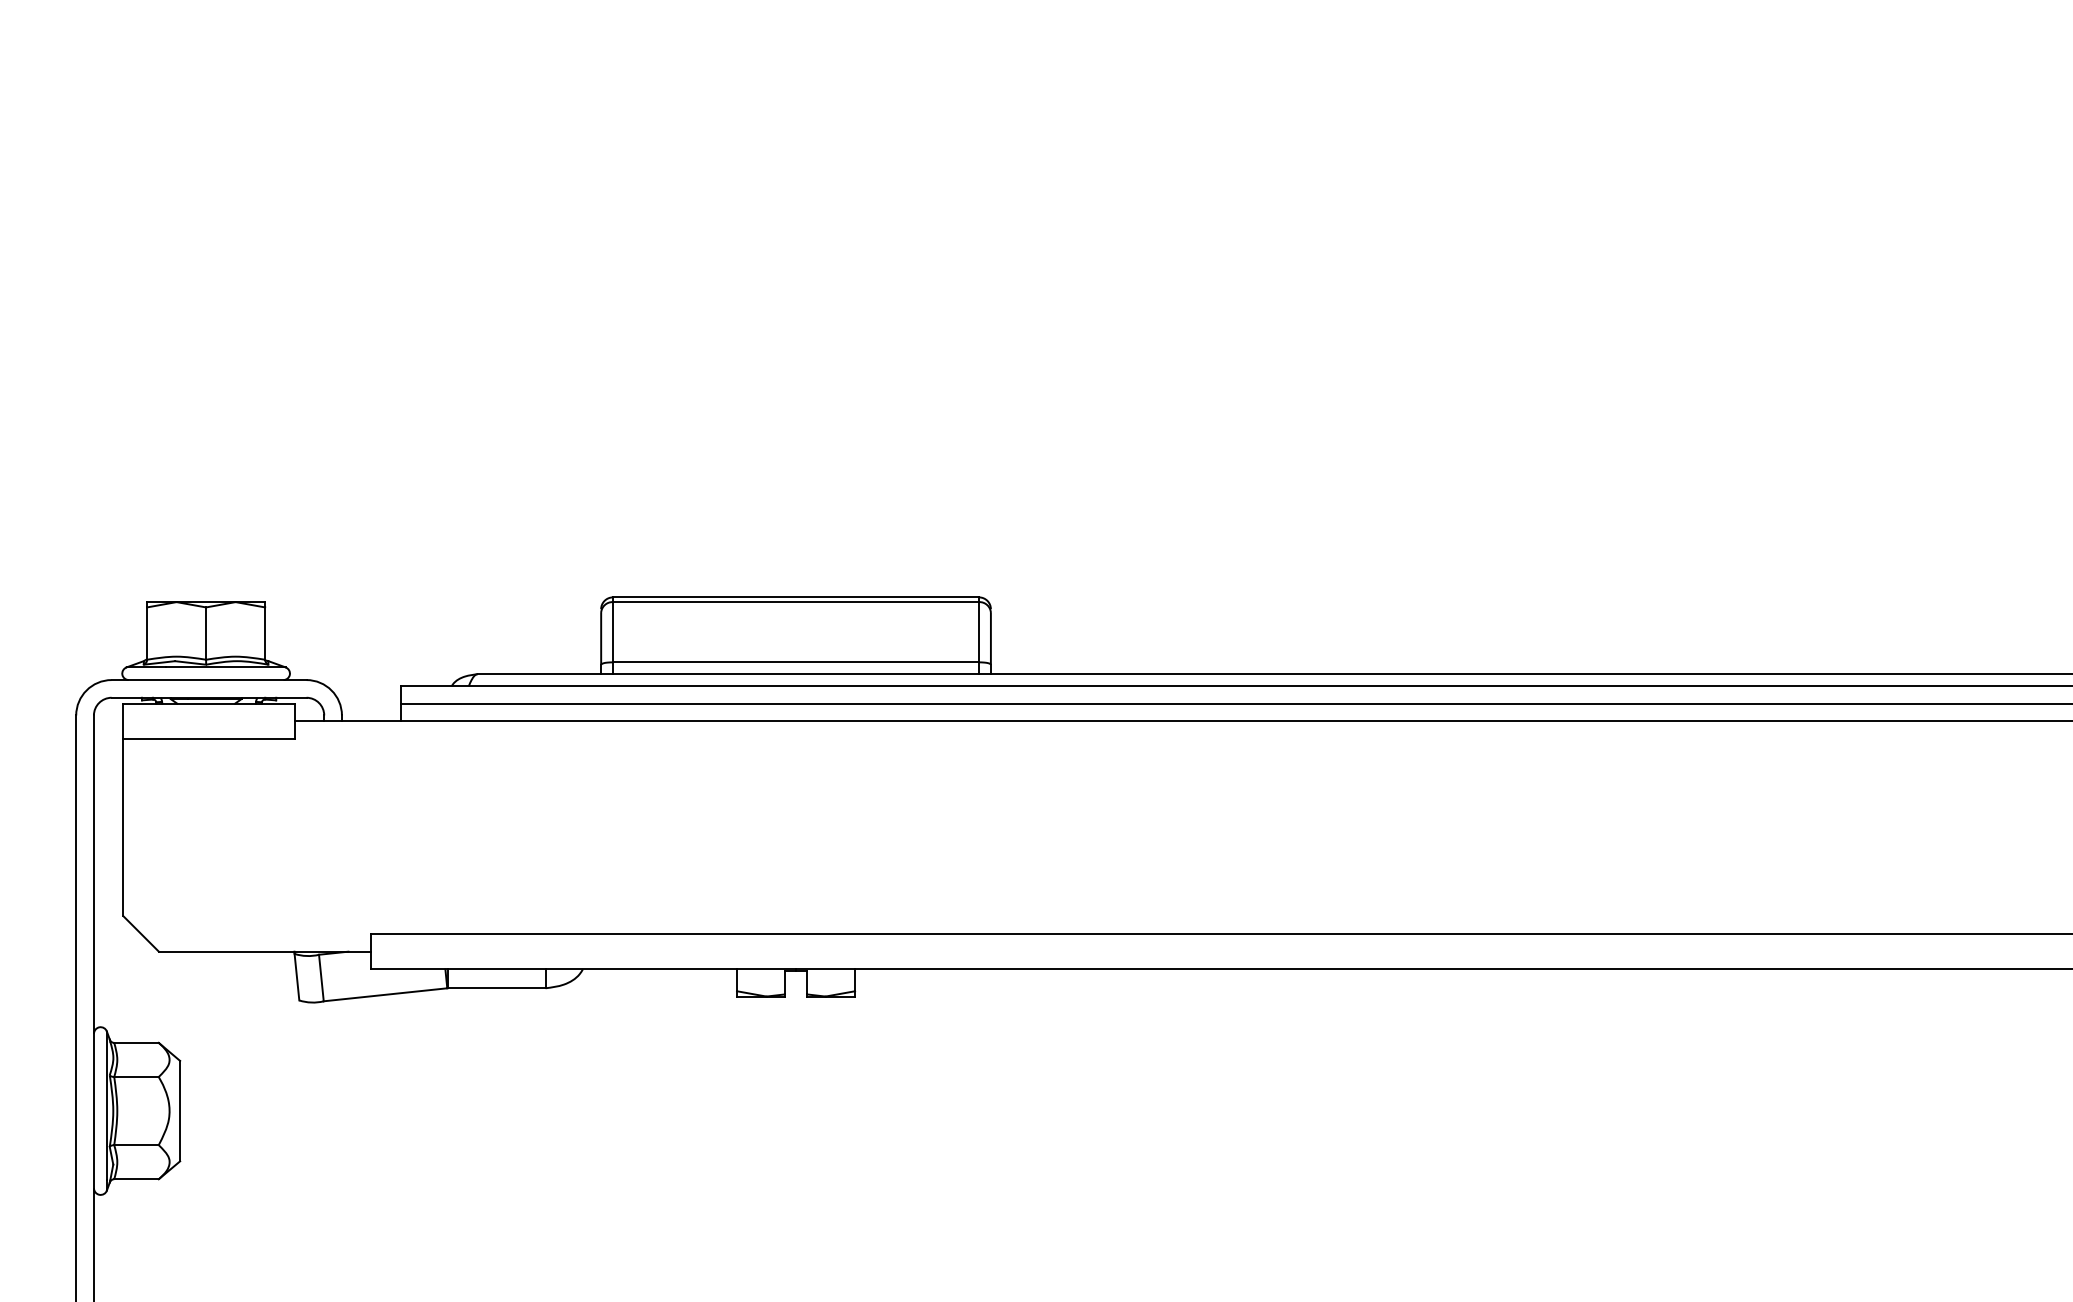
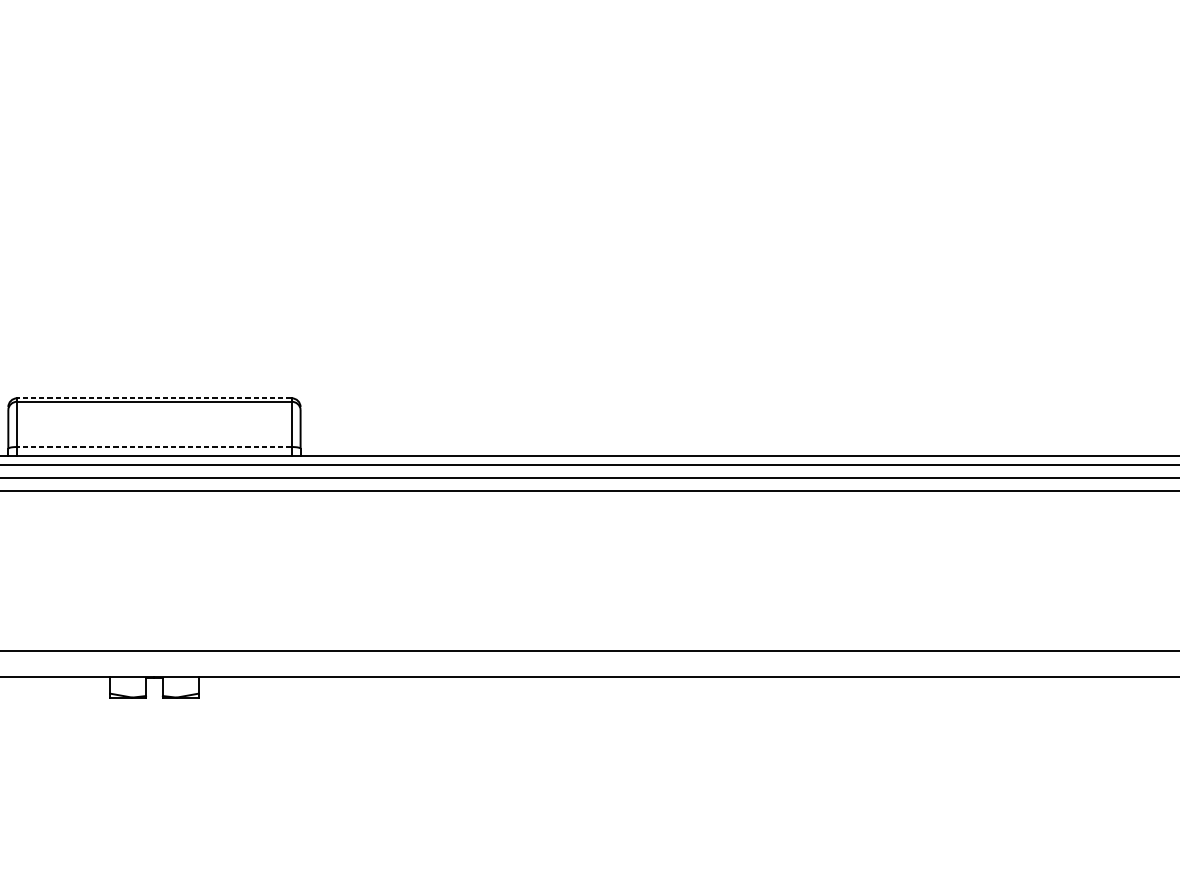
line: (795, 597) -> (154, 398), solid -> dashed
line: (795, 662) -> (154, 447), solid -> dashed

